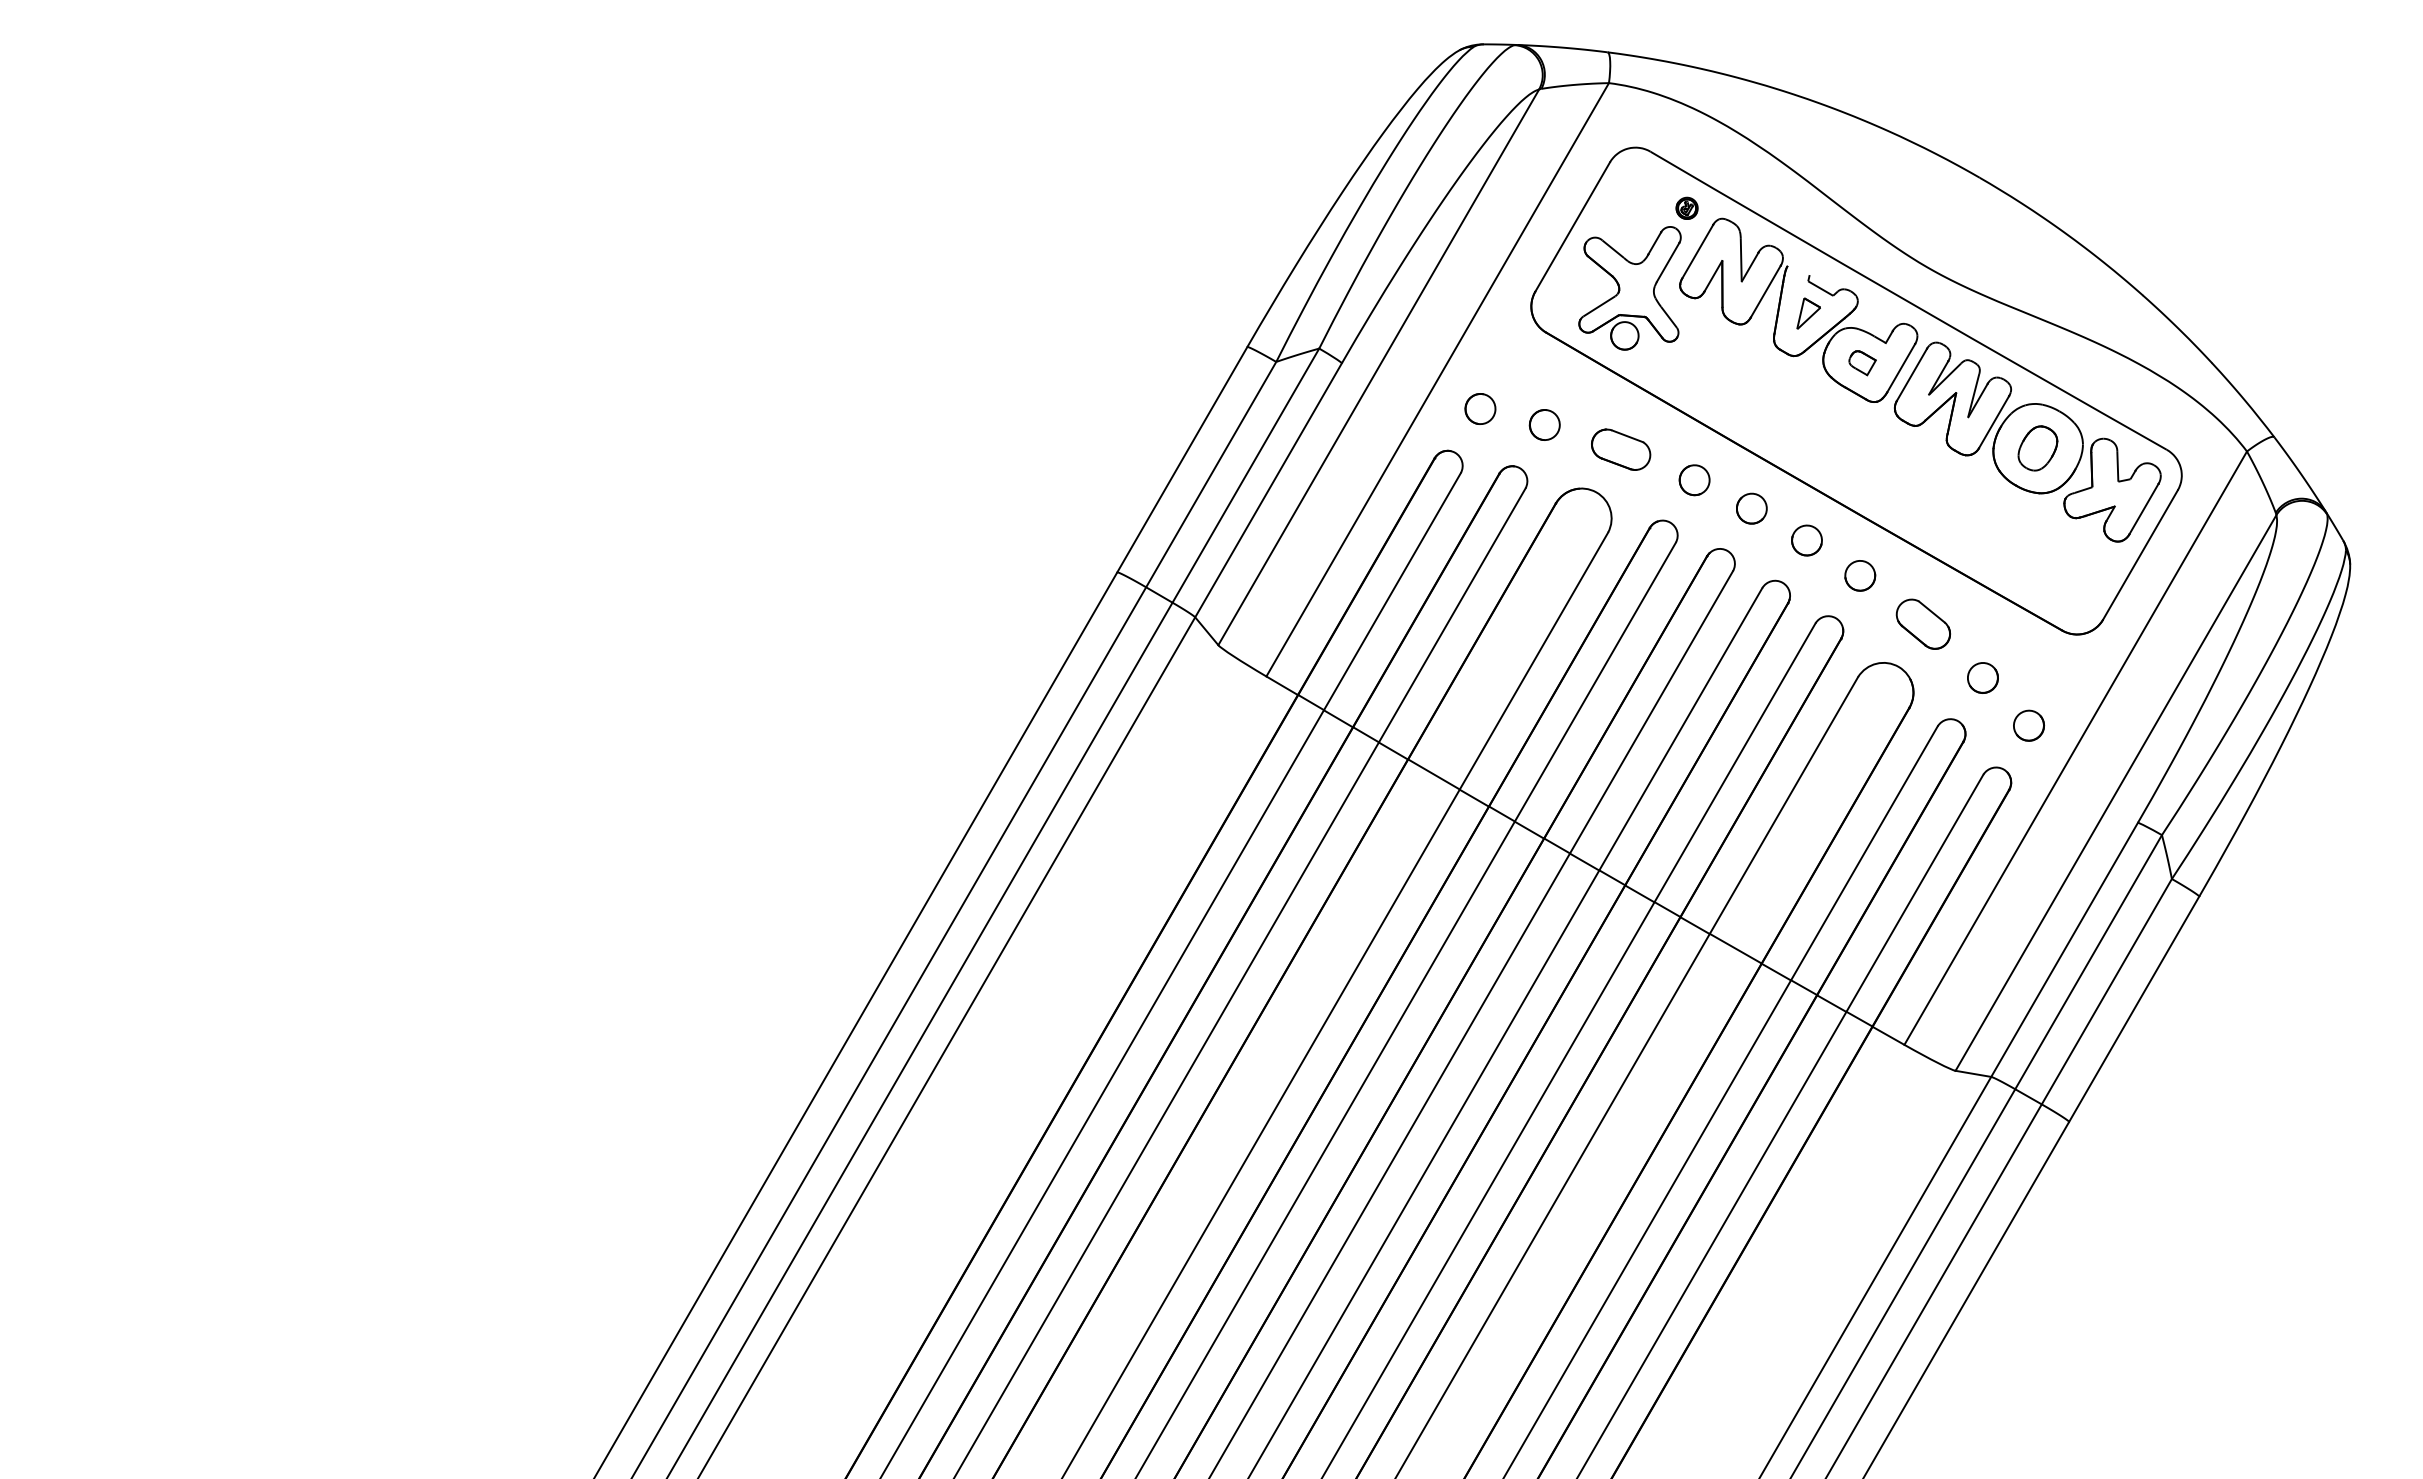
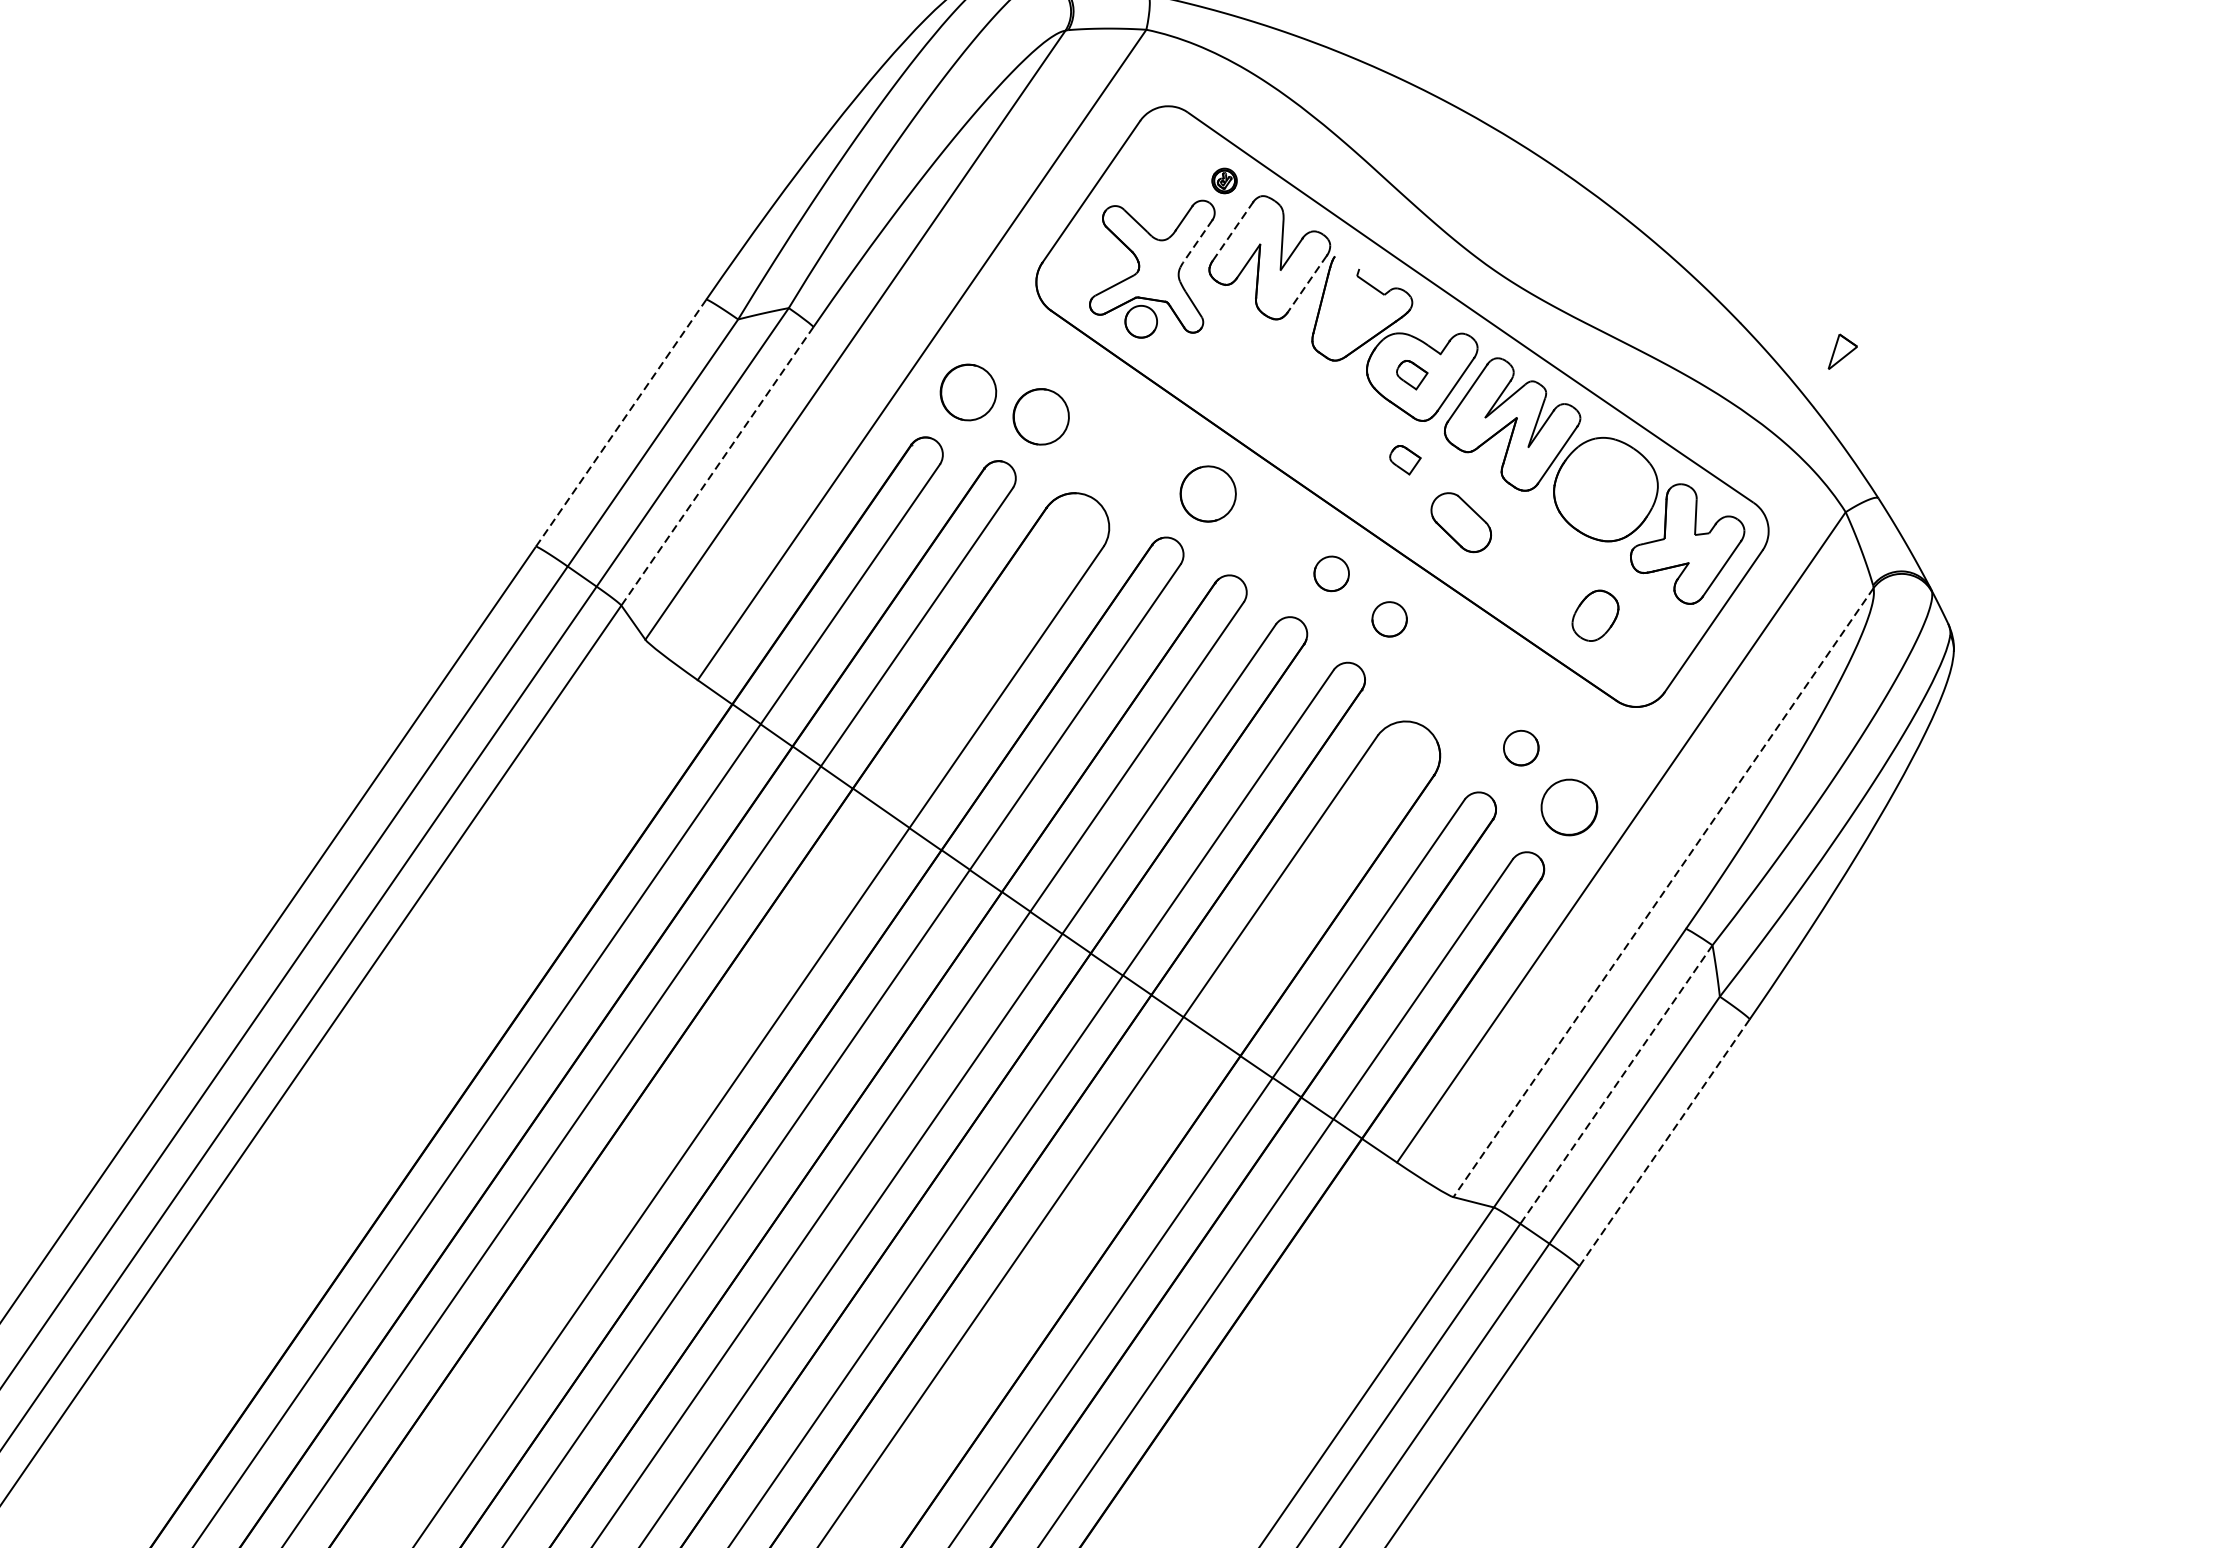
line: (1698, 251) -> (1233, 231), solid -> dashed
line: (1667, 262) -> (1197, 241), solid -> dashed
line: (1765, 291) -> (1307, 283), solid -> dashed
part: (1808, 313) -> (1842, 352), moved
part: (1480, 408) -> (968, 391), size x1.6
part: (1544, 424) -> (1040, 416), size x1.6
part: (1862, 437) -> (1405, 460), added
part: (2037, 448) -> (1595, 615), moved
part: (1621, 449) -> (1126, 452), removed
line: (1182, 460) -> (621, 424), solid -> dashed
part: (1694, 480) -> (1207, 494), size x1.6
line: (1268, 490) -> (717, 466), solid -> dashed
part: (1751, 508) -> (1270, 531), removed
part: (1922, 623) -> (1460, 521), moved
part: (2029, 725) -> (1570, 807), size x1.6
line: (2115, 793) -> (1662, 893), solid -> dashed
line: (2088, 962) -> (1616, 1084), solid -> dashed
line: (2133, 1009) -> (1663, 1143), solid -> dashed

